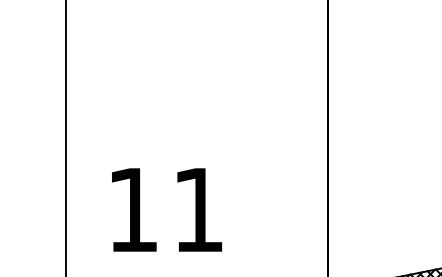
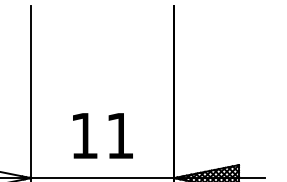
text: (166, 209) -> (102, 135), moved

